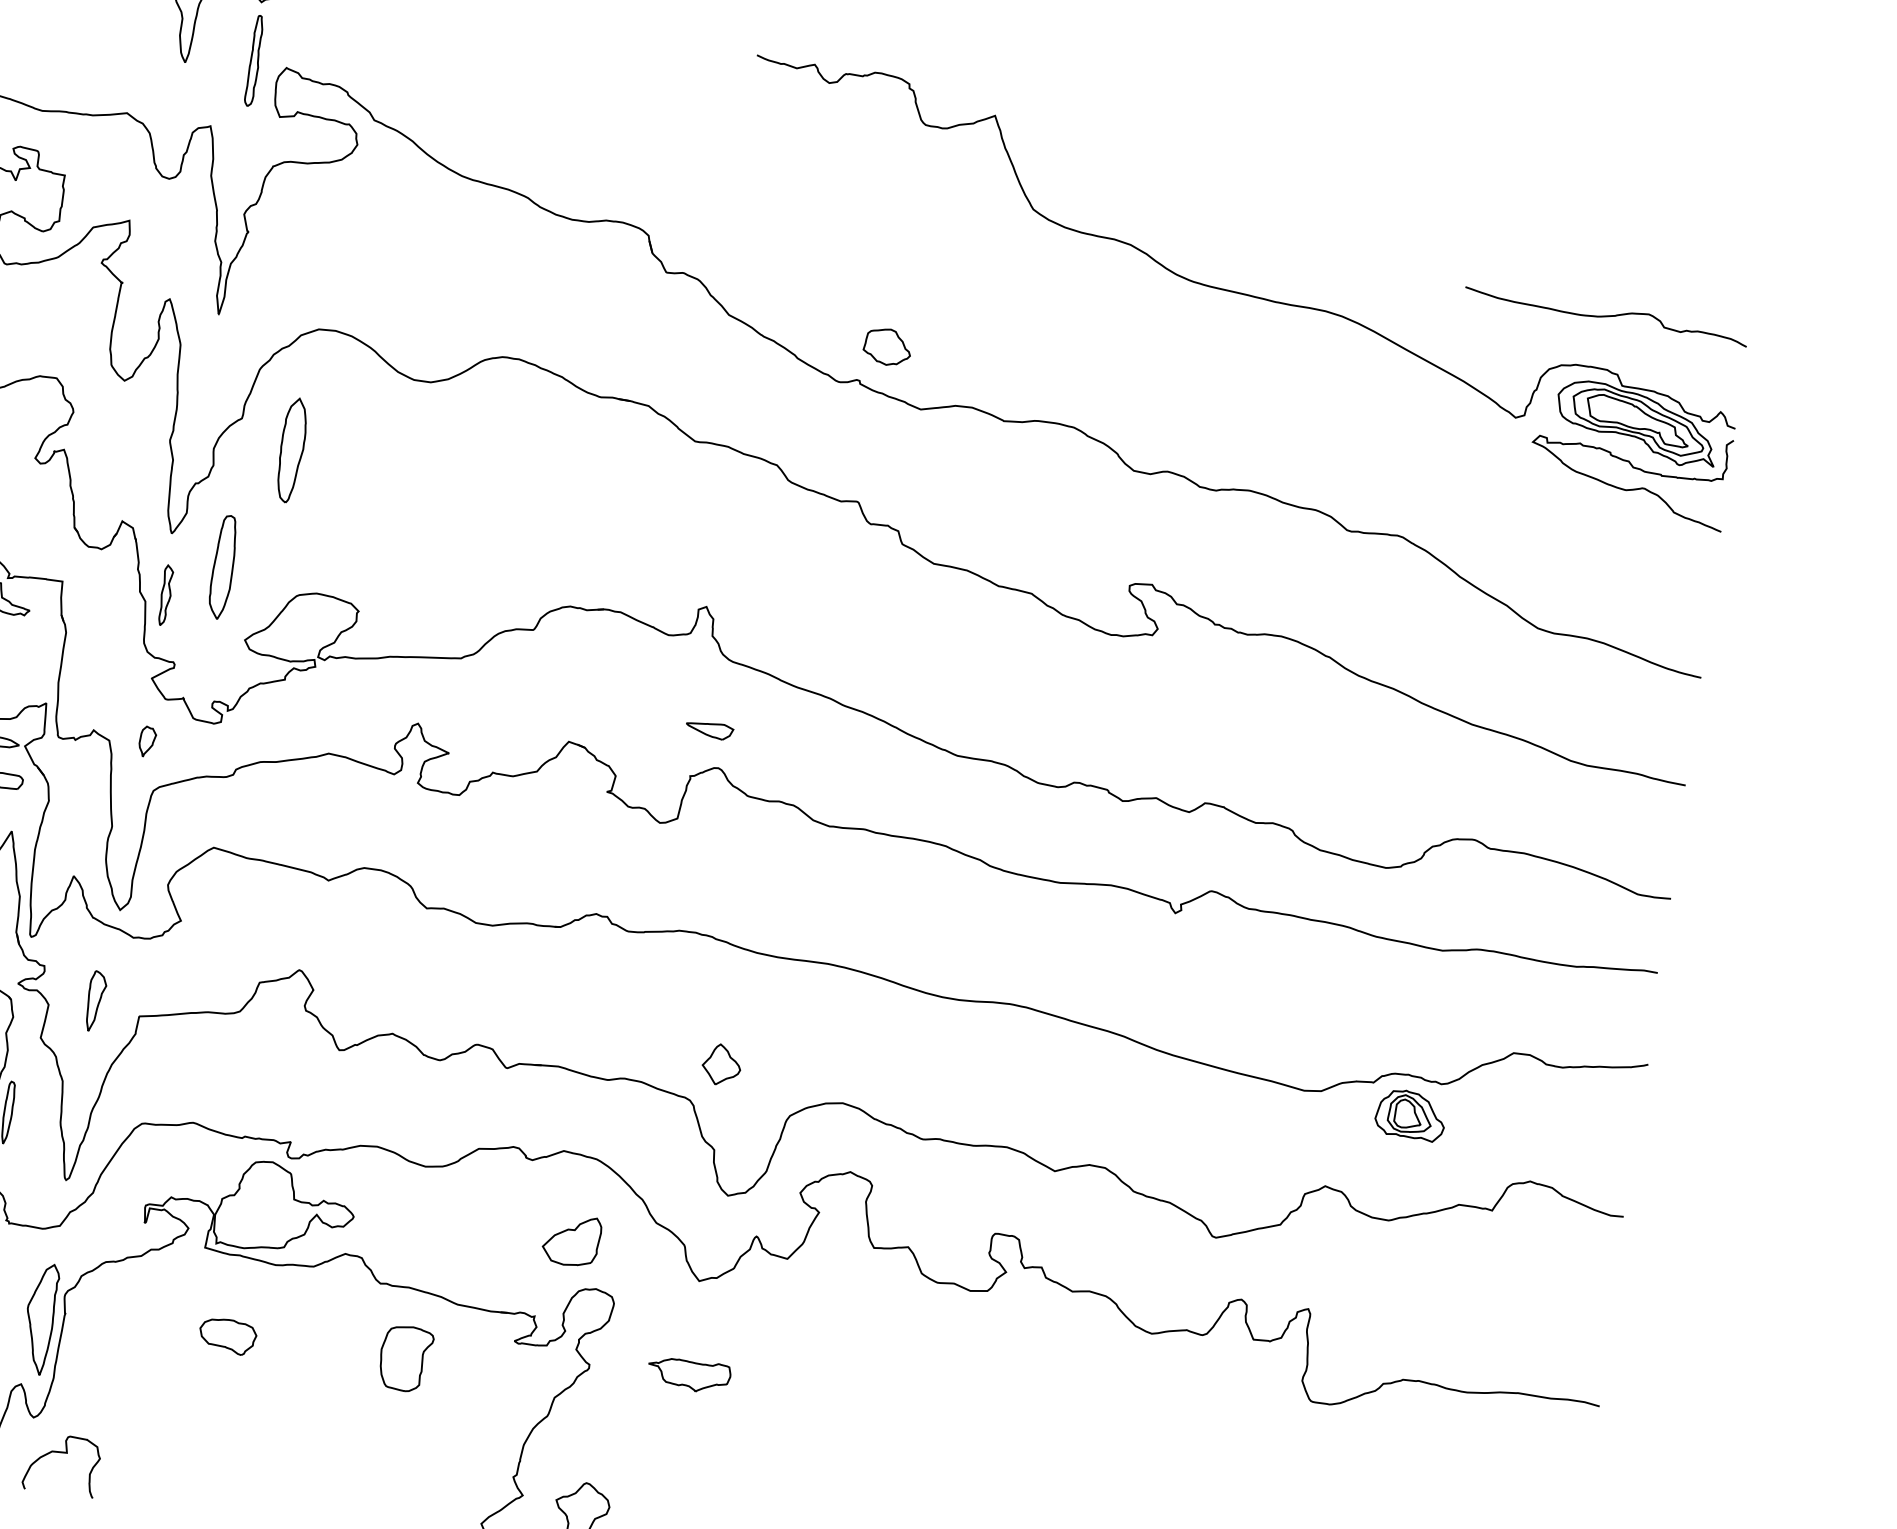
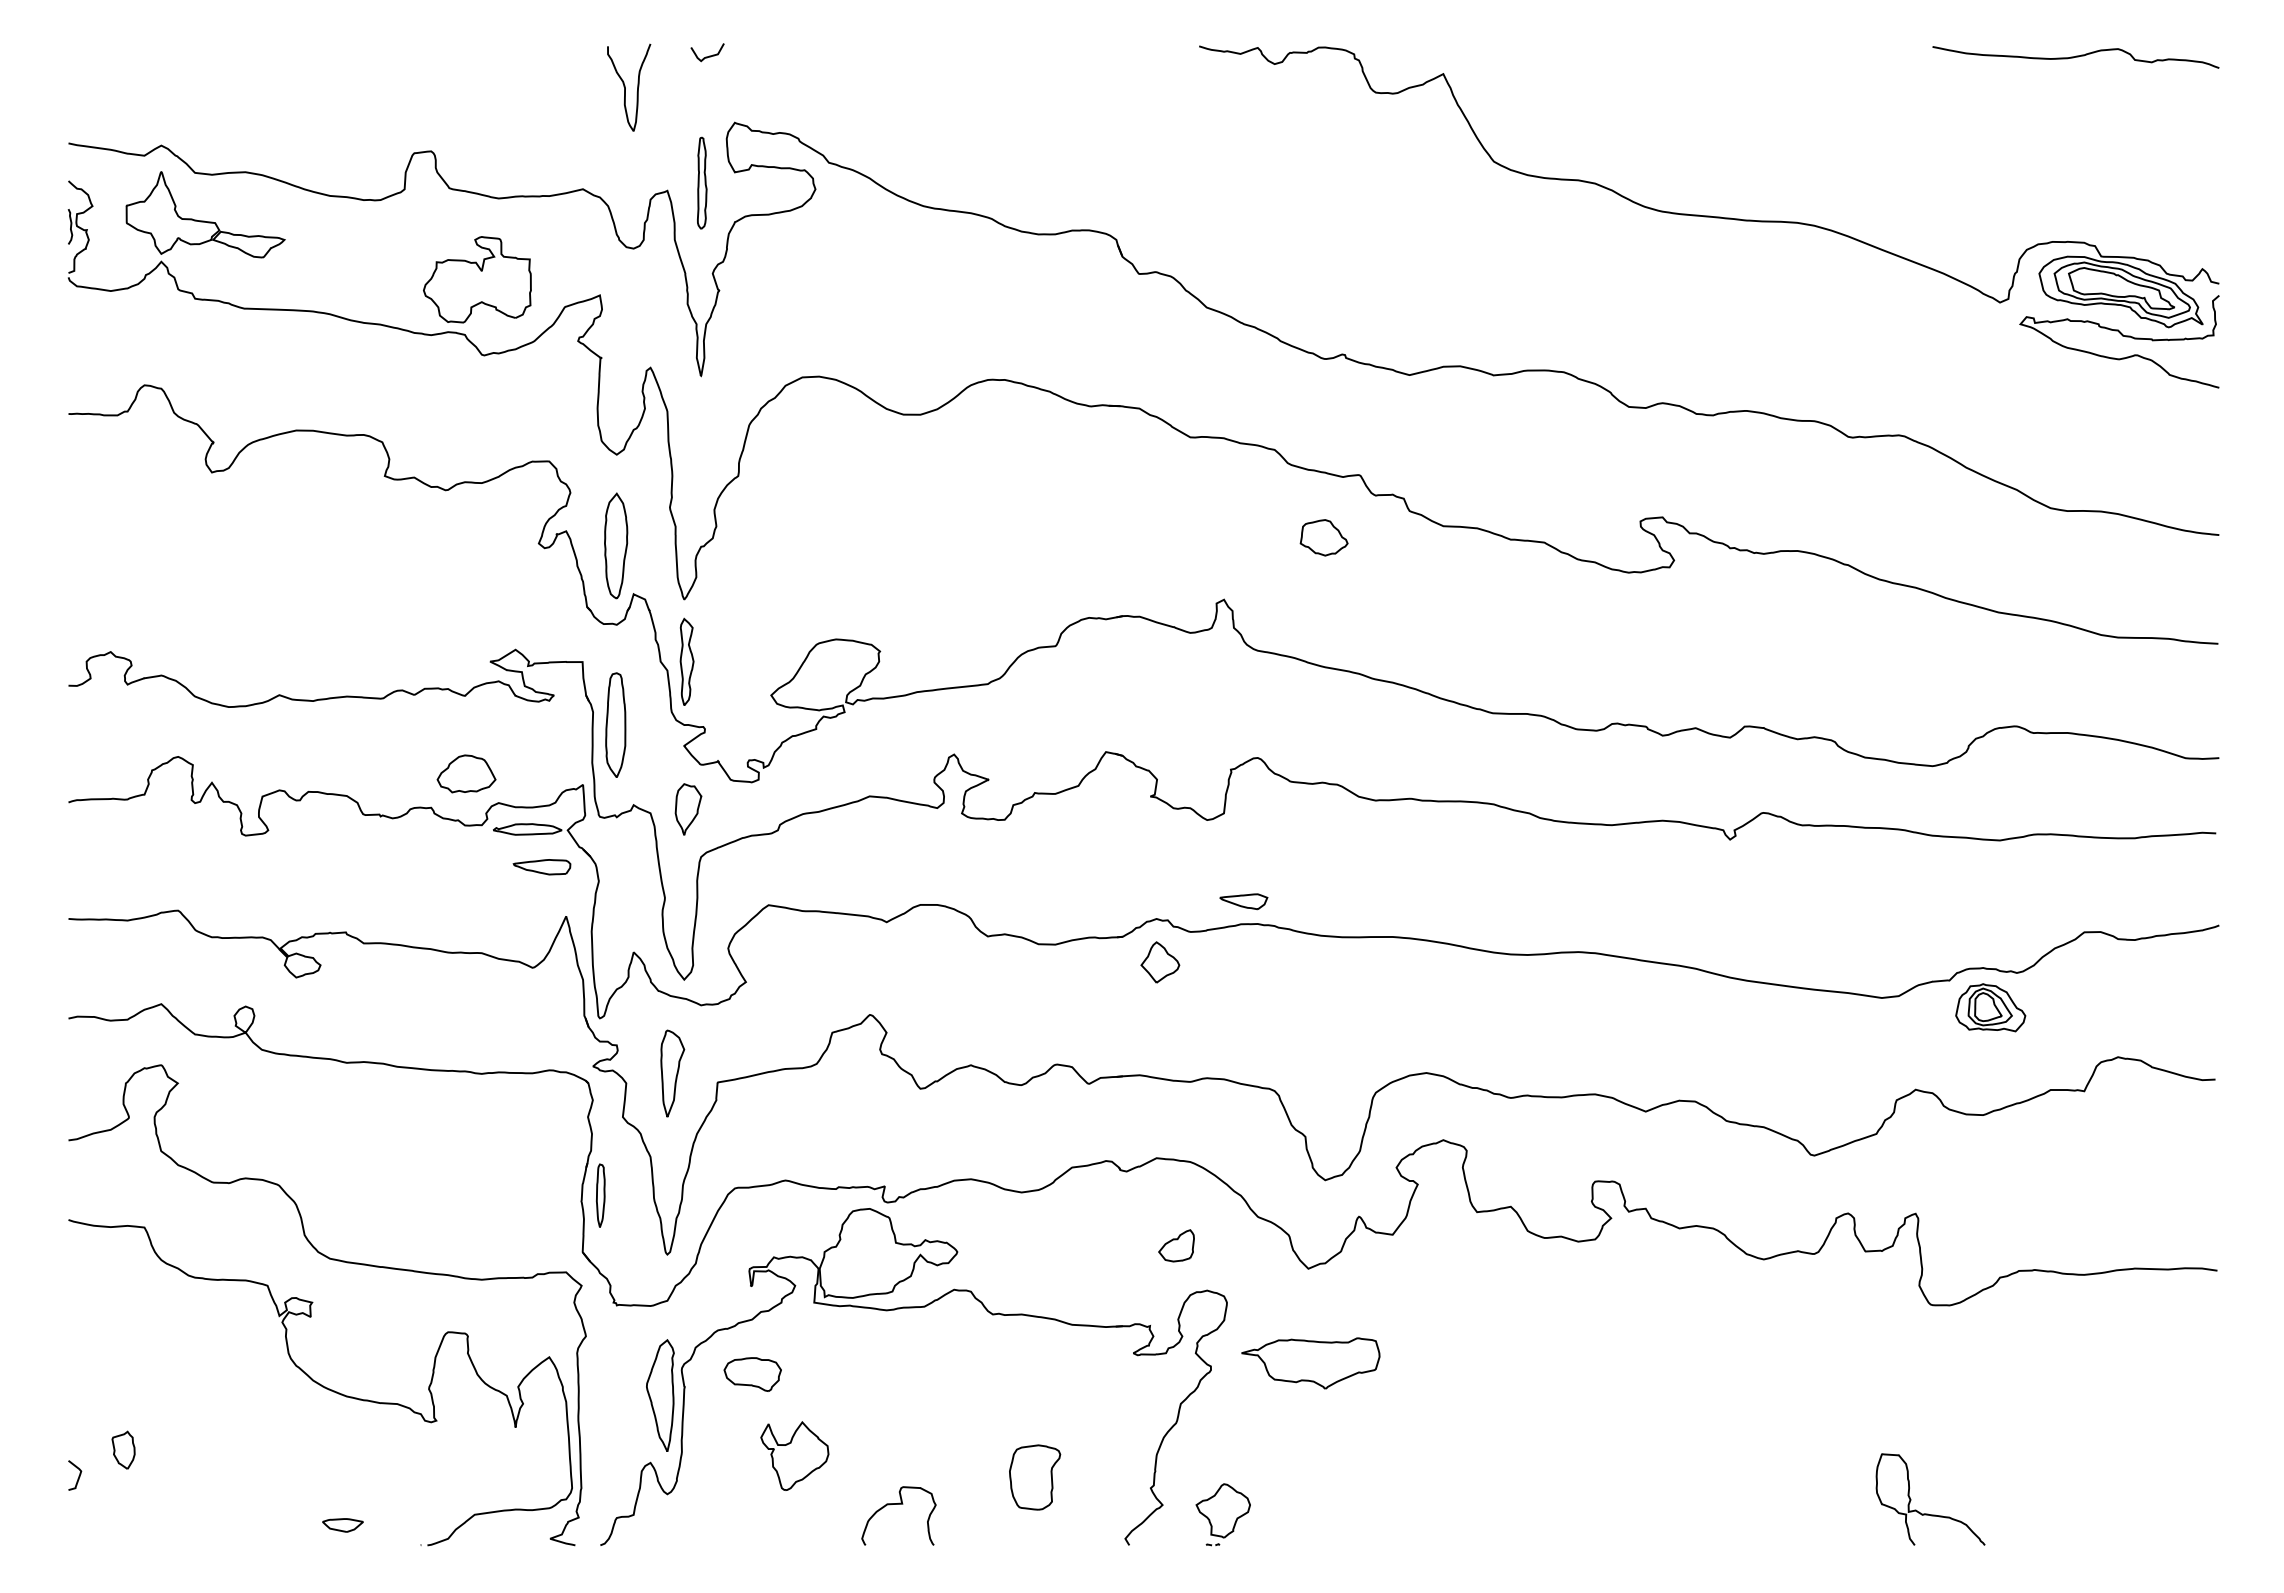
part: (254, 60) -> (702, 182), moved
curve: (1605, 316) -> (2075, 57), moved
part: (886, 346) -> (1323, 537), moved
part: (292, 449) -> (616, 545), moved
part: (222, 566) -> (615, 724), moved
part: (165, 595) -> (686, 661), size x1.43
part: (709, 730) -> (1243, 901), moved
part: (147, 742) -> (688, 809), size x1.67
part: (95, 1001) -> (672, 1073), size x1.43
part: (721, 1064) -> (1160, 962), moved
part: (571, 1240) -> (1176, 1245), size x0.62
part: (227, 1336) -> (752, 1374), moved
part: (406, 1358) -> (1035, 1477), moved
part: (688, 1375) -> (1310, 1363), size x1.67
part: (164, 1396) -> (794, 1455), added
curve: (63, 1453) -> (898, 1504), moved

